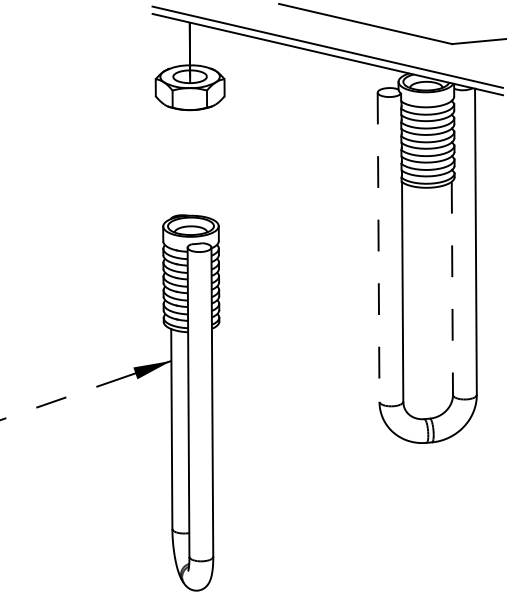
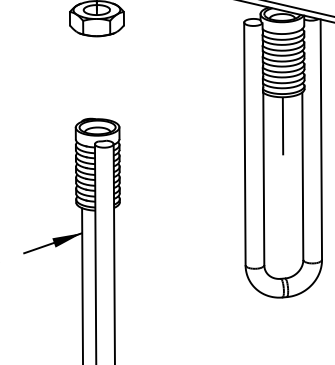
line: (426, 224) -> (282, 126), added
line: (378, 247) -> (244, 144), dashed -> solid
line: (452, 288) -> (302, 176), dashed -> solid

